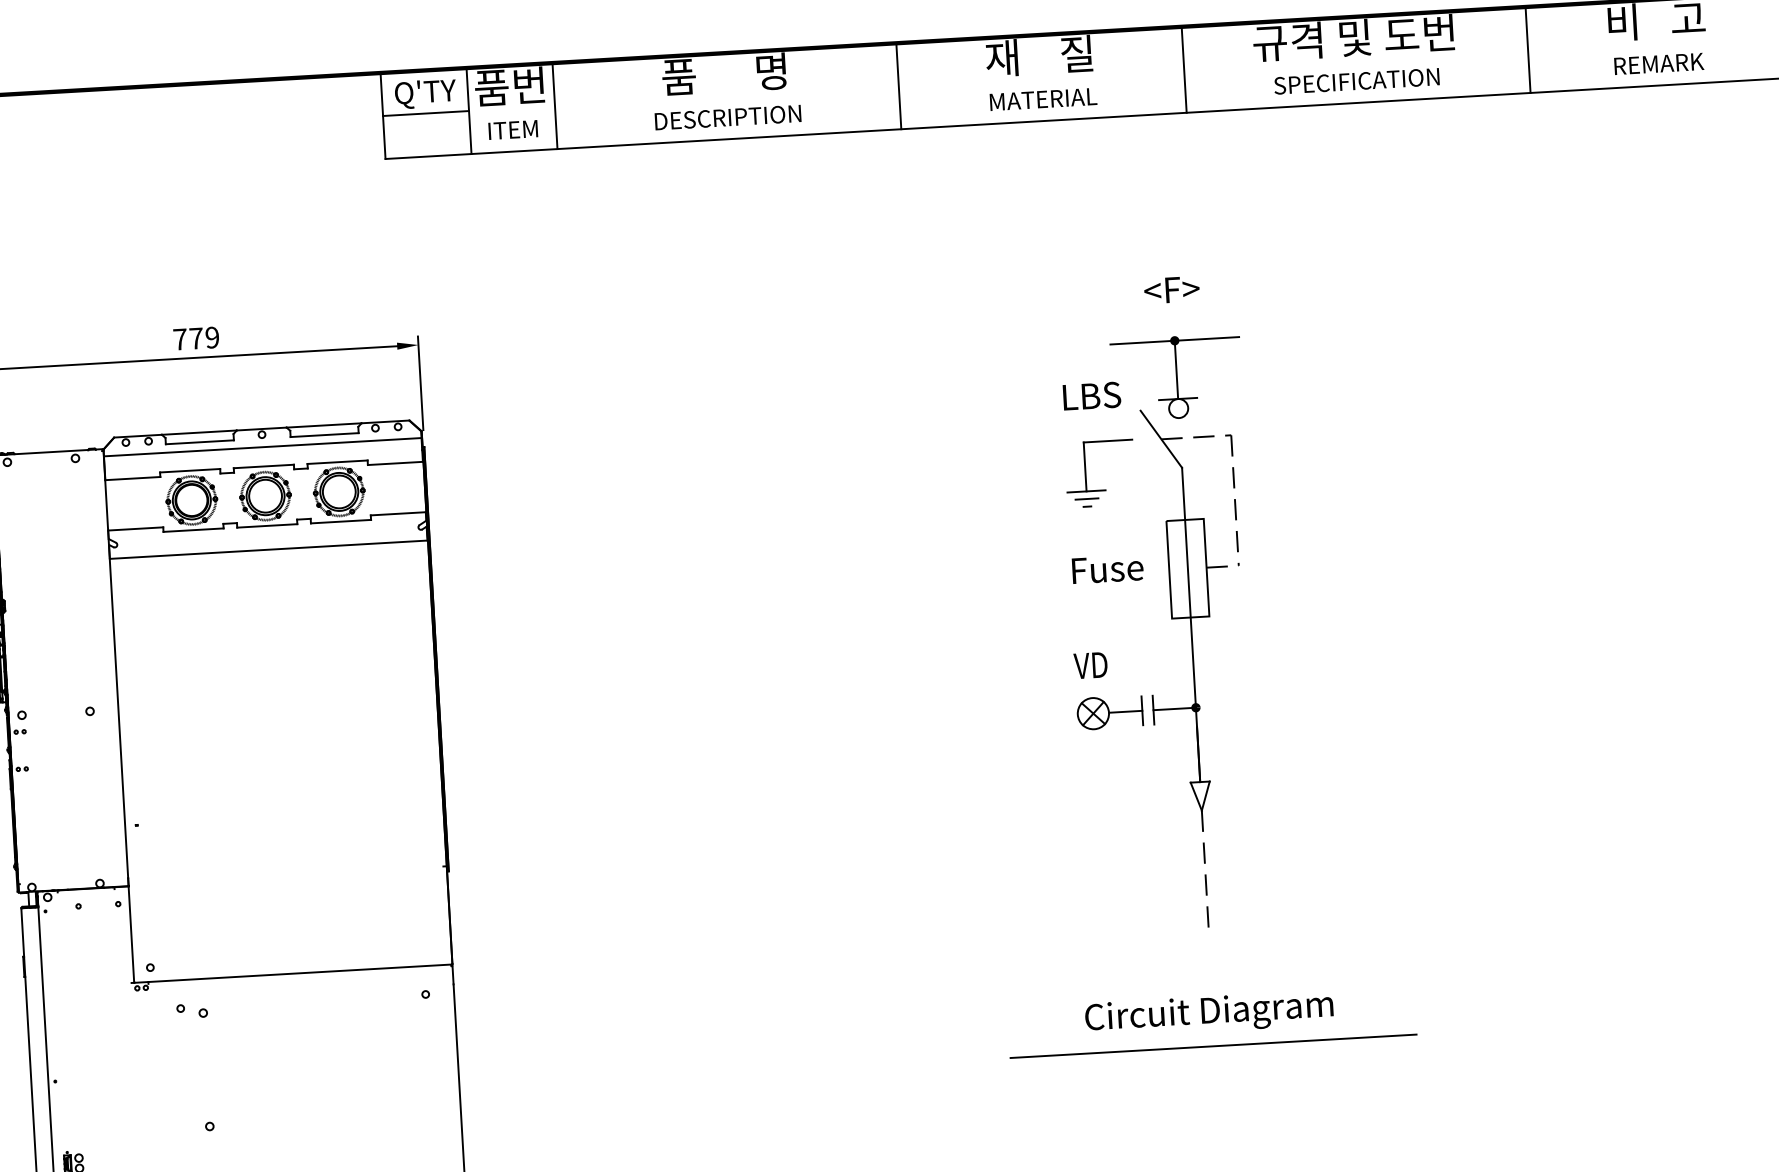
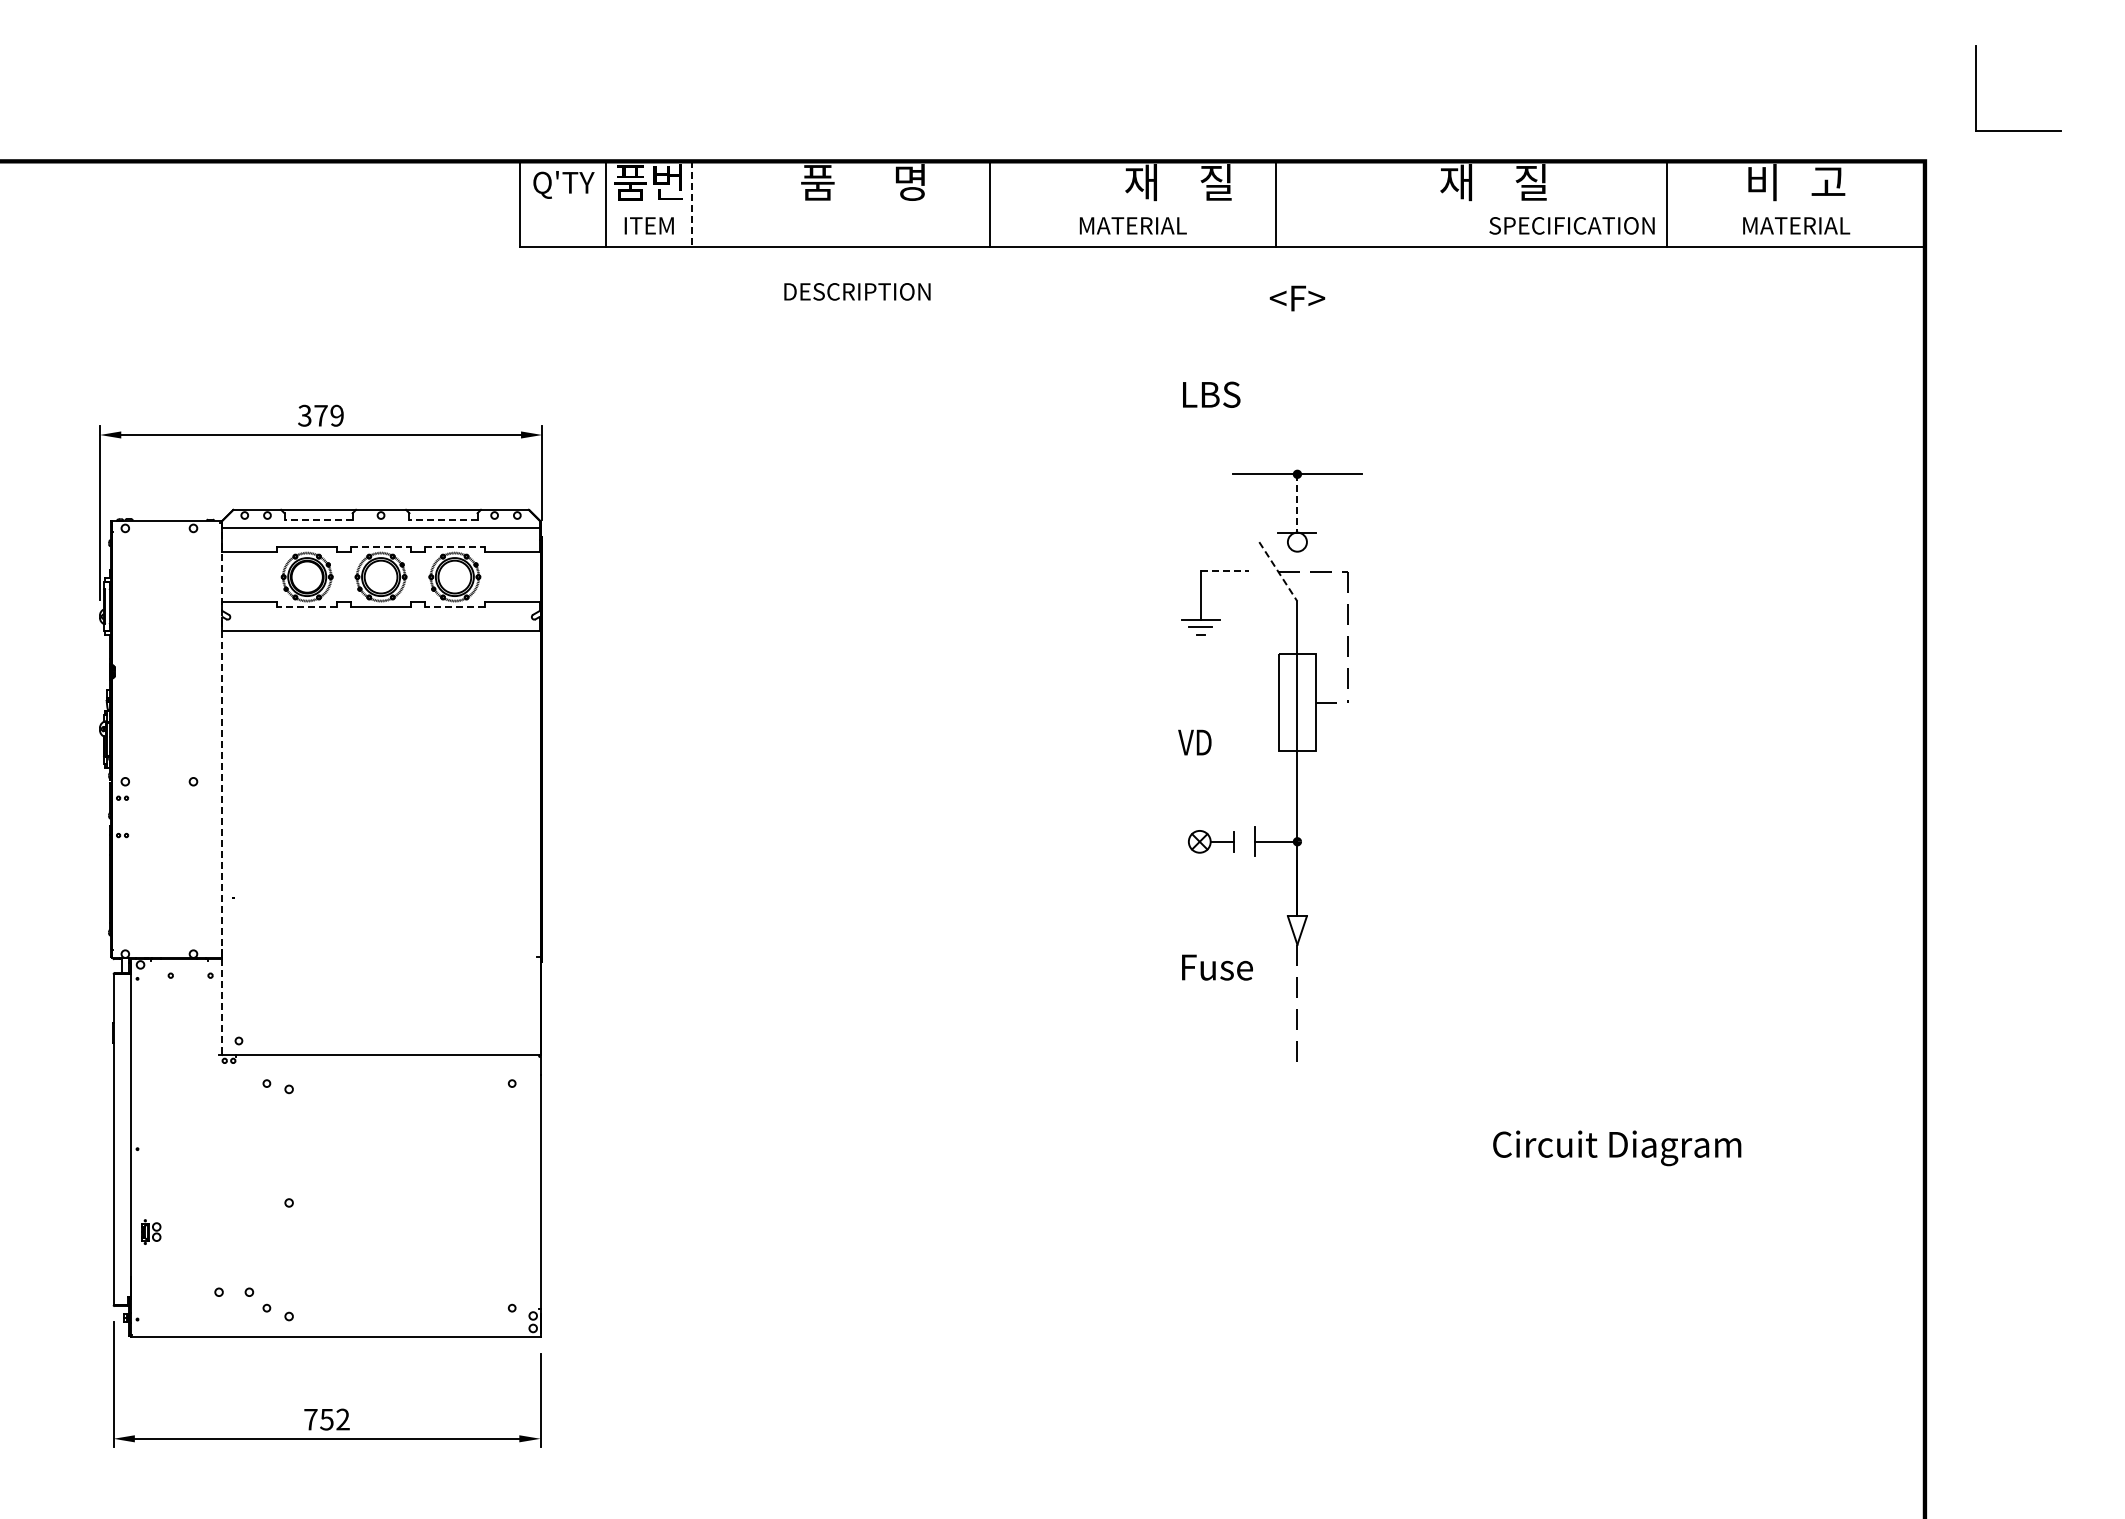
text: (1353, 38) -> (1493, 182), 규격 및 도번 -> 재    질
text: (1658, 63) -> (1796, 225), REMARK -> MATERIAL
line: (1184, 69) -> (1276, 204), moved
text: (1356, 81) -> (1571, 225), moved
line: (898, 86) -> (989, 204), moved
text: (1042, 99) -> (1132, 225), moved
line: (555, 106) -> (692, 204), solid -> dashed
line: (426, 113) -> (563, 204), removed
text: (728, 117) -> (857, 291), moved
text: (1171, 290) -> (1297, 298), moved
text: (179, 339) -> (304, 415), 779 -> 379
line: (1176, 369) -> (1297, 503), solid -> dashed
text: (1091, 395) -> (1211, 394), moved
line: (324, 435) -> (443, 519), solid -> dashed
line: (1161, 439) -> (1278, 572), solid -> dashed
line: (1108, 440) -> (1225, 570), solid -> dashed
line: (199, 442) -> (318, 519), solid -> dashed
line: (338, 462) -> (455, 547), solid -> dashed
line: (264, 466) -> (381, 547), solid -> dashed
line: (340, 521) -> (454, 606), solid -> dashed
line: (192, 529) -> (306, 606), solid -> dashed
text: (1107, 569) -> (1217, 967), moved
line: (115, 663) -> (221, 735), solid -> dashed
text: (1090, 665) -> (1194, 742), moved
part: (1110, 712) -> (1211, 841), size x0.7
line: (131, 935) -> (221, 1007), solid -> dashed
text: (1209, 1014) -> (1617, 1148), moved
line: (1213, 1046) -> (1295, 1180), removed

